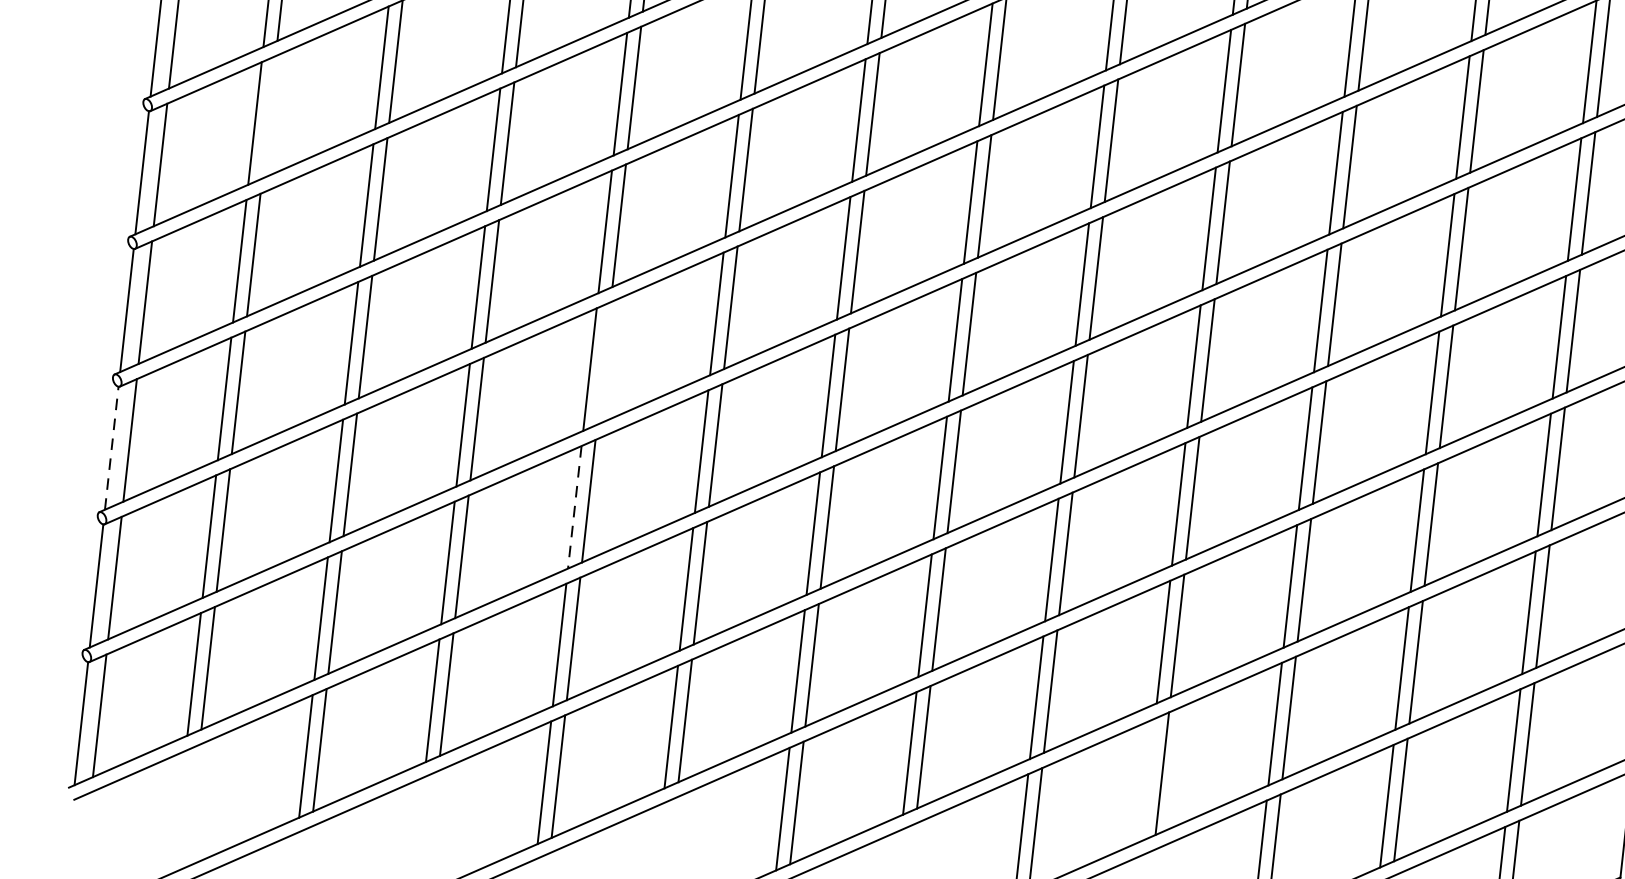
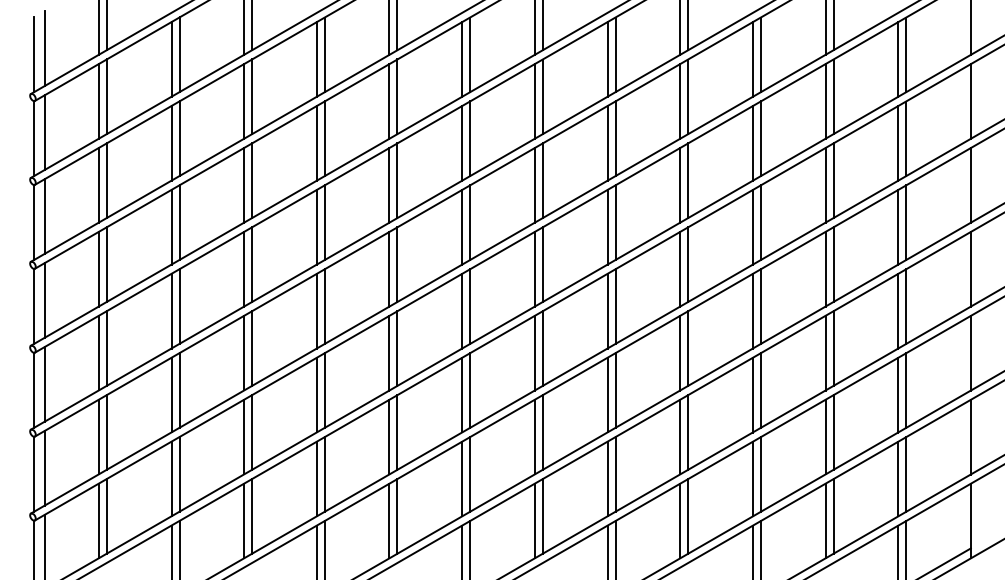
line: (268, 116) -> (106, 180), added
line: (603, 363) -> (324, 306), added
line: (112, 446) -> (34, 389), dashed -> solid
line: (574, 507) -> (316, 395), dashed -> solid
line: (1148, 779) -> (680, 520), added

